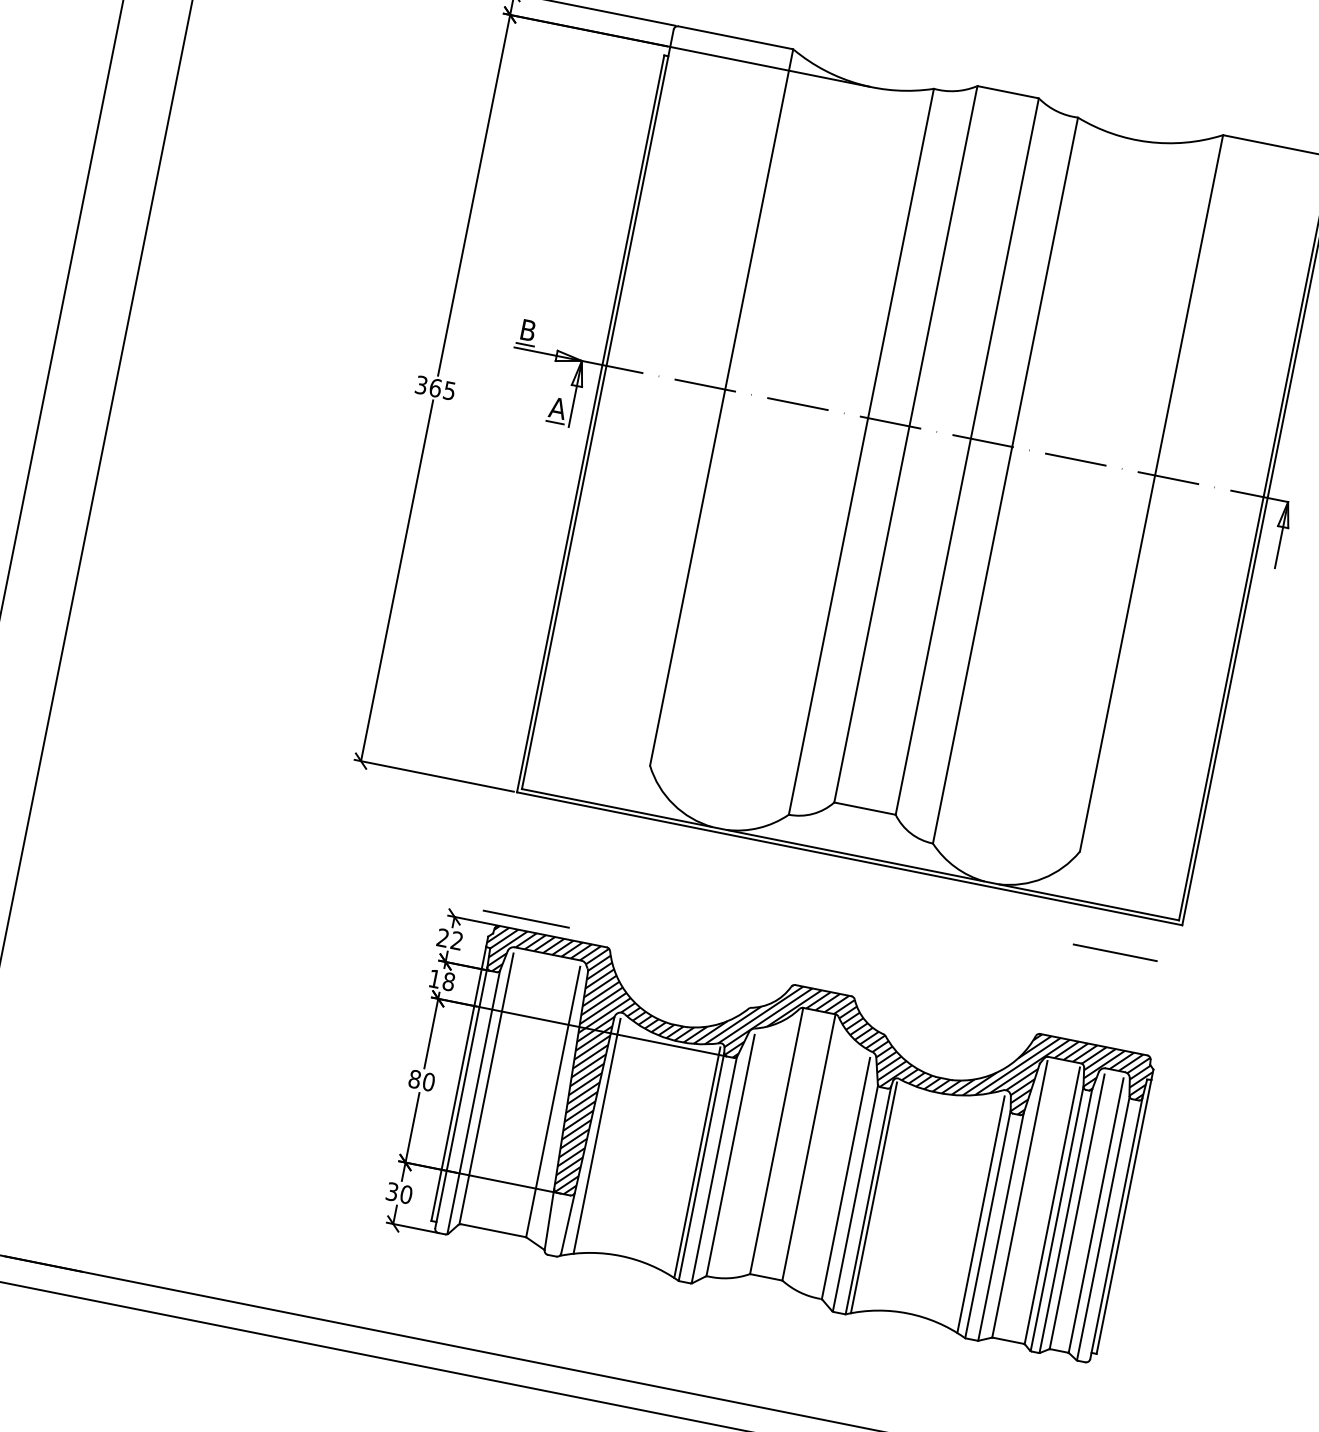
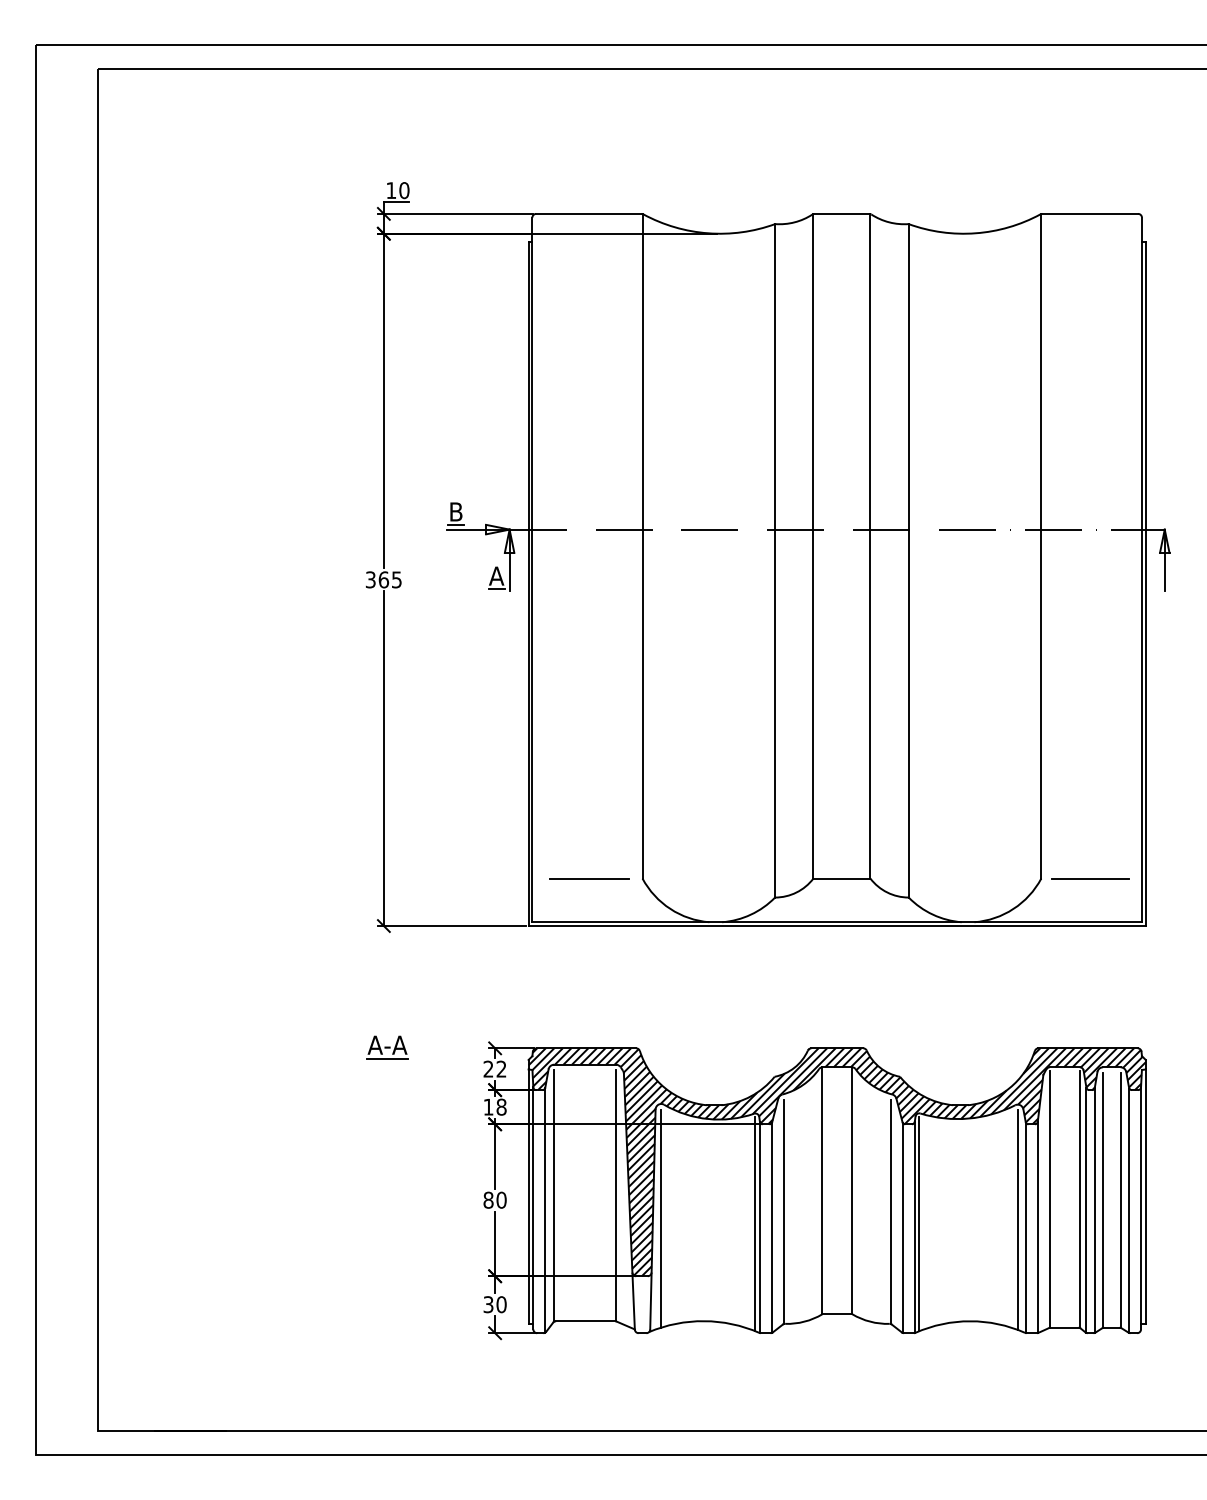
part: (338, 892) -> (387, 1047), added
line: (526, 919) -> (589, 878), moved
line: (1114, 952) -> (1090, 878), moved

